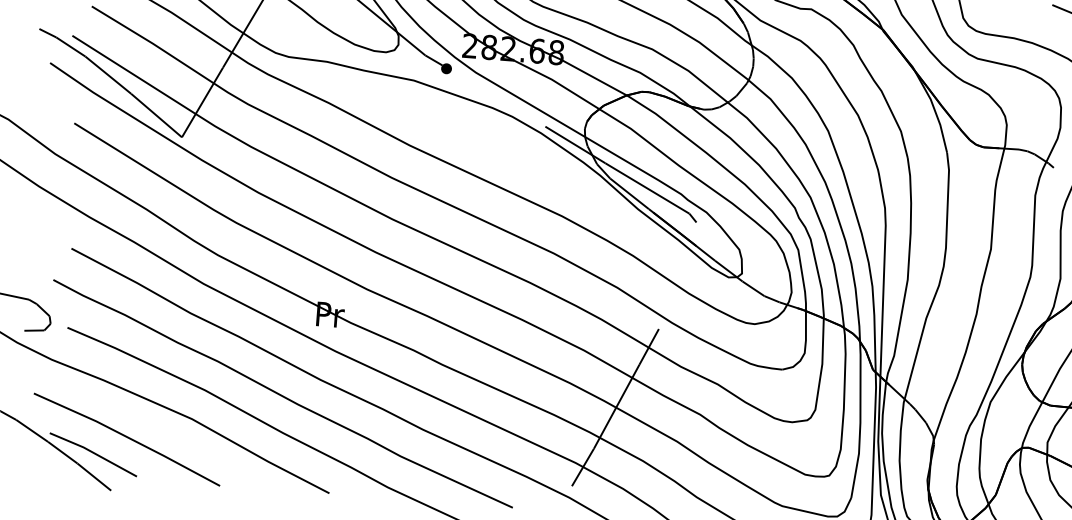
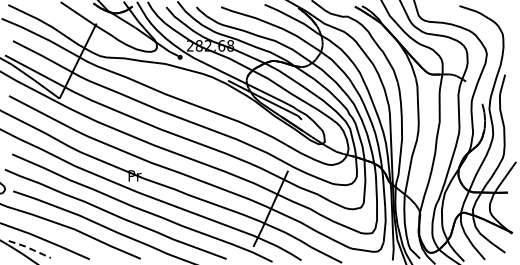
line: (92, 452) -> (29, 248), solid -> dashed

